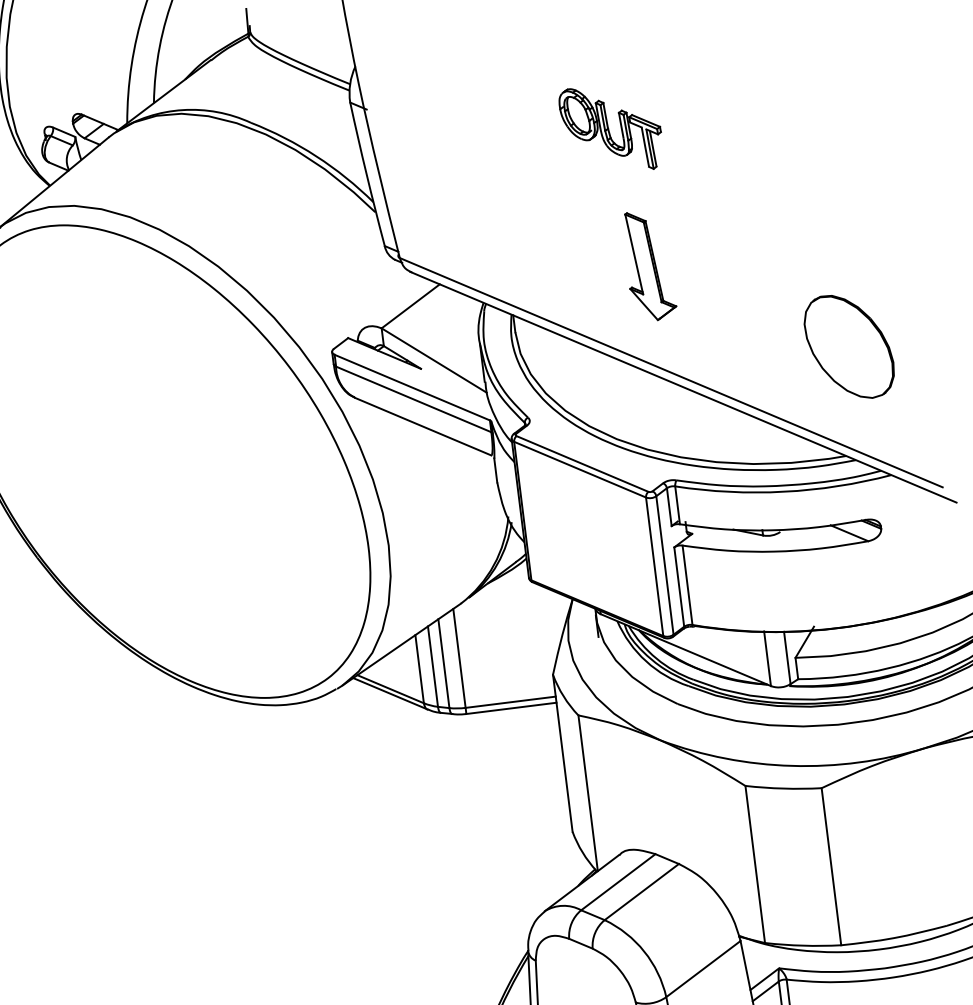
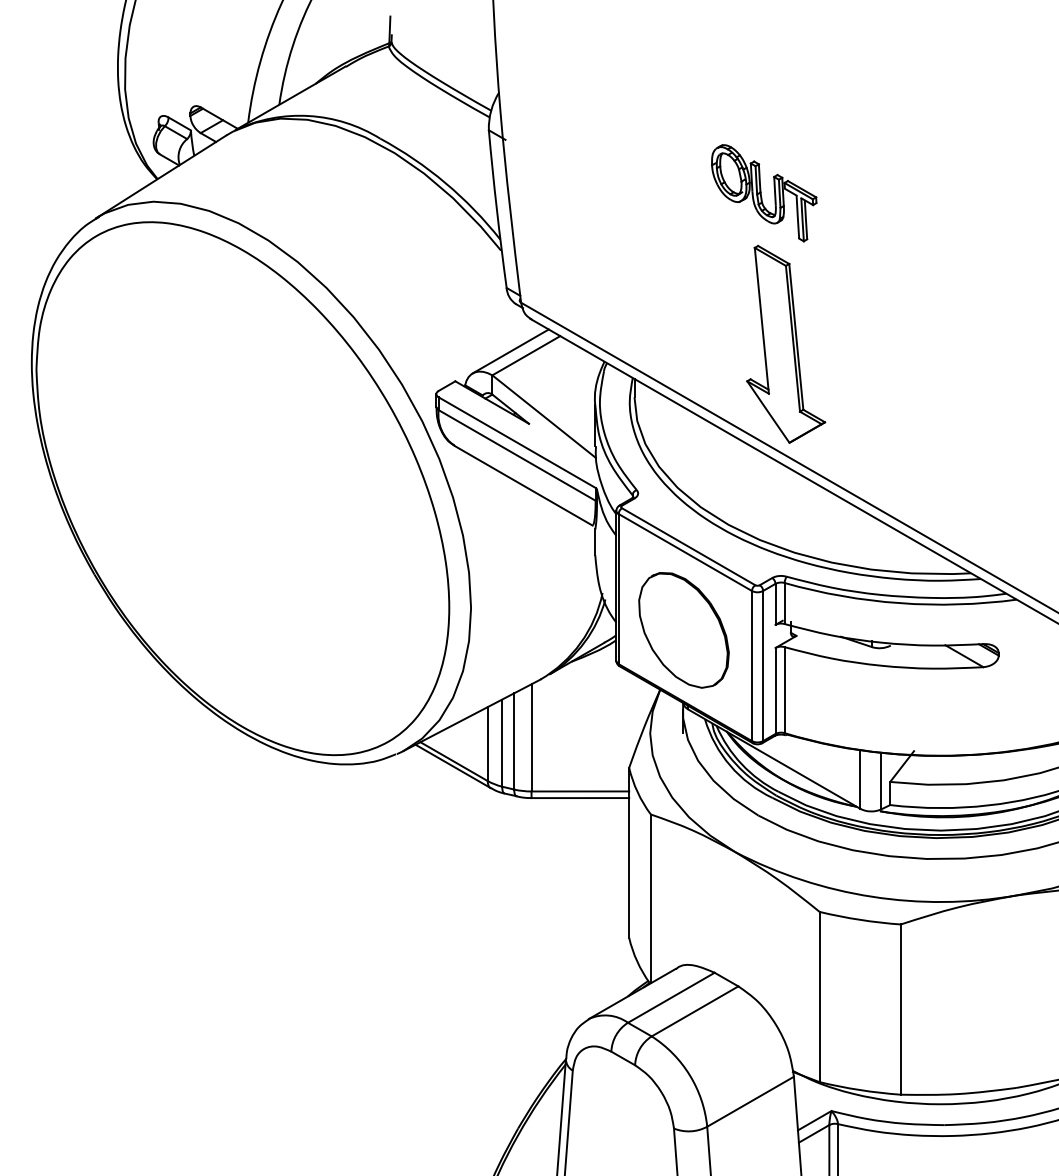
part: (649, 265) -> (786, 343), size x1.67
line: (395, 304) -> (510, 351), added
part: (848, 347) -> (683, 630), moved

